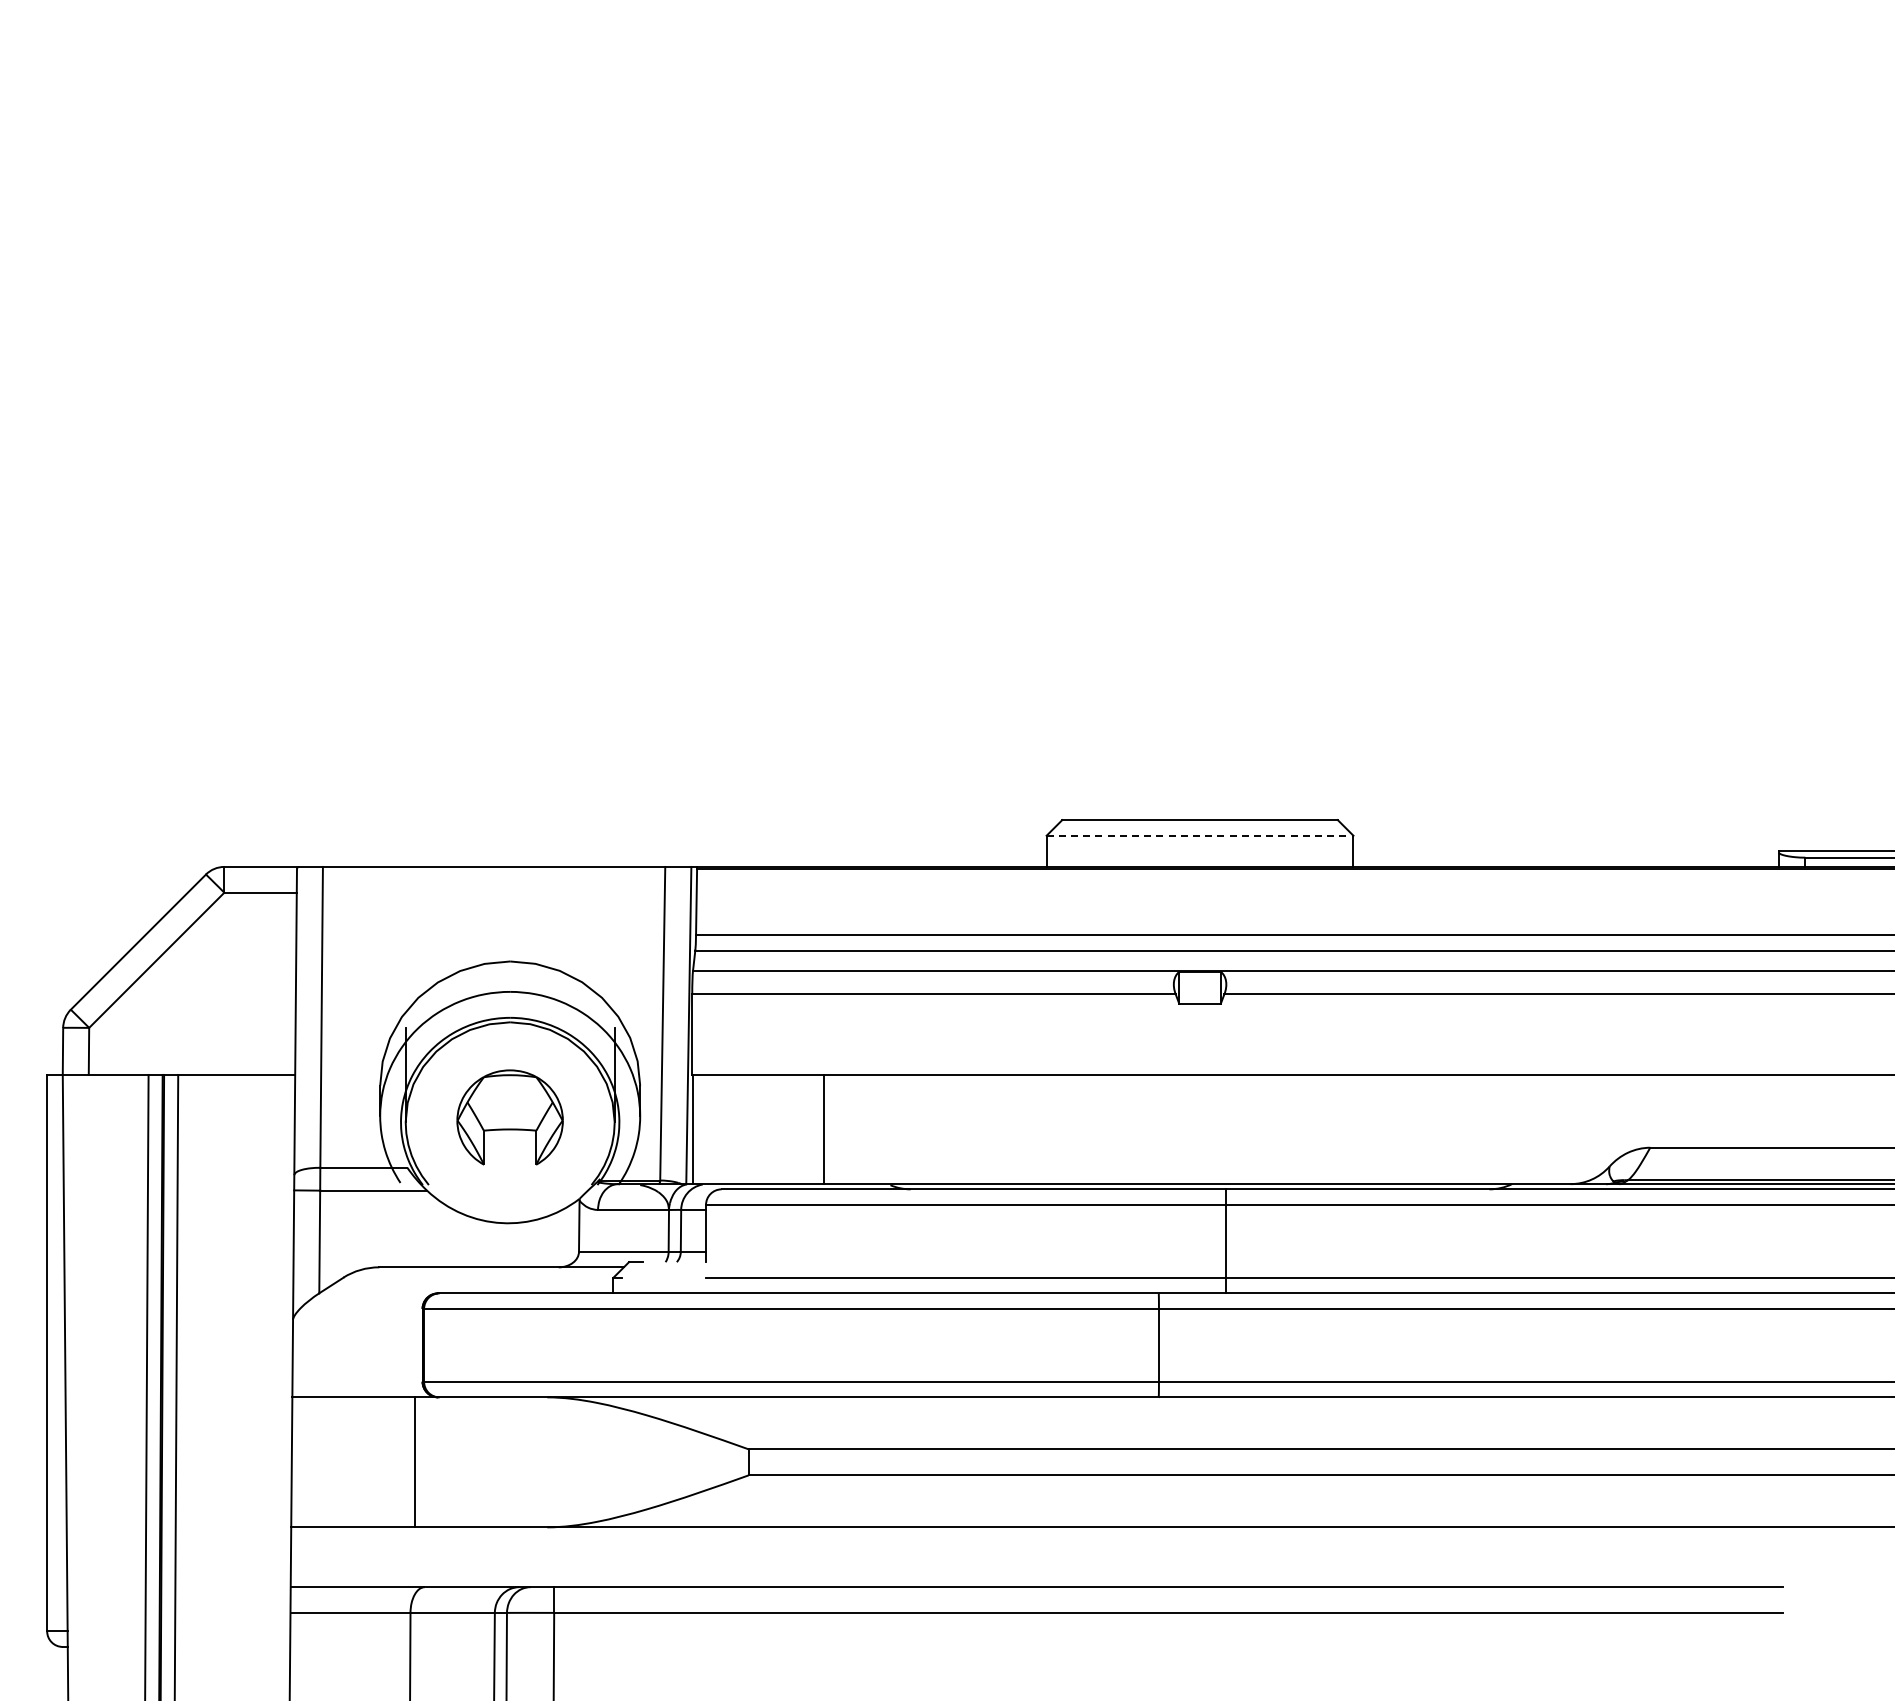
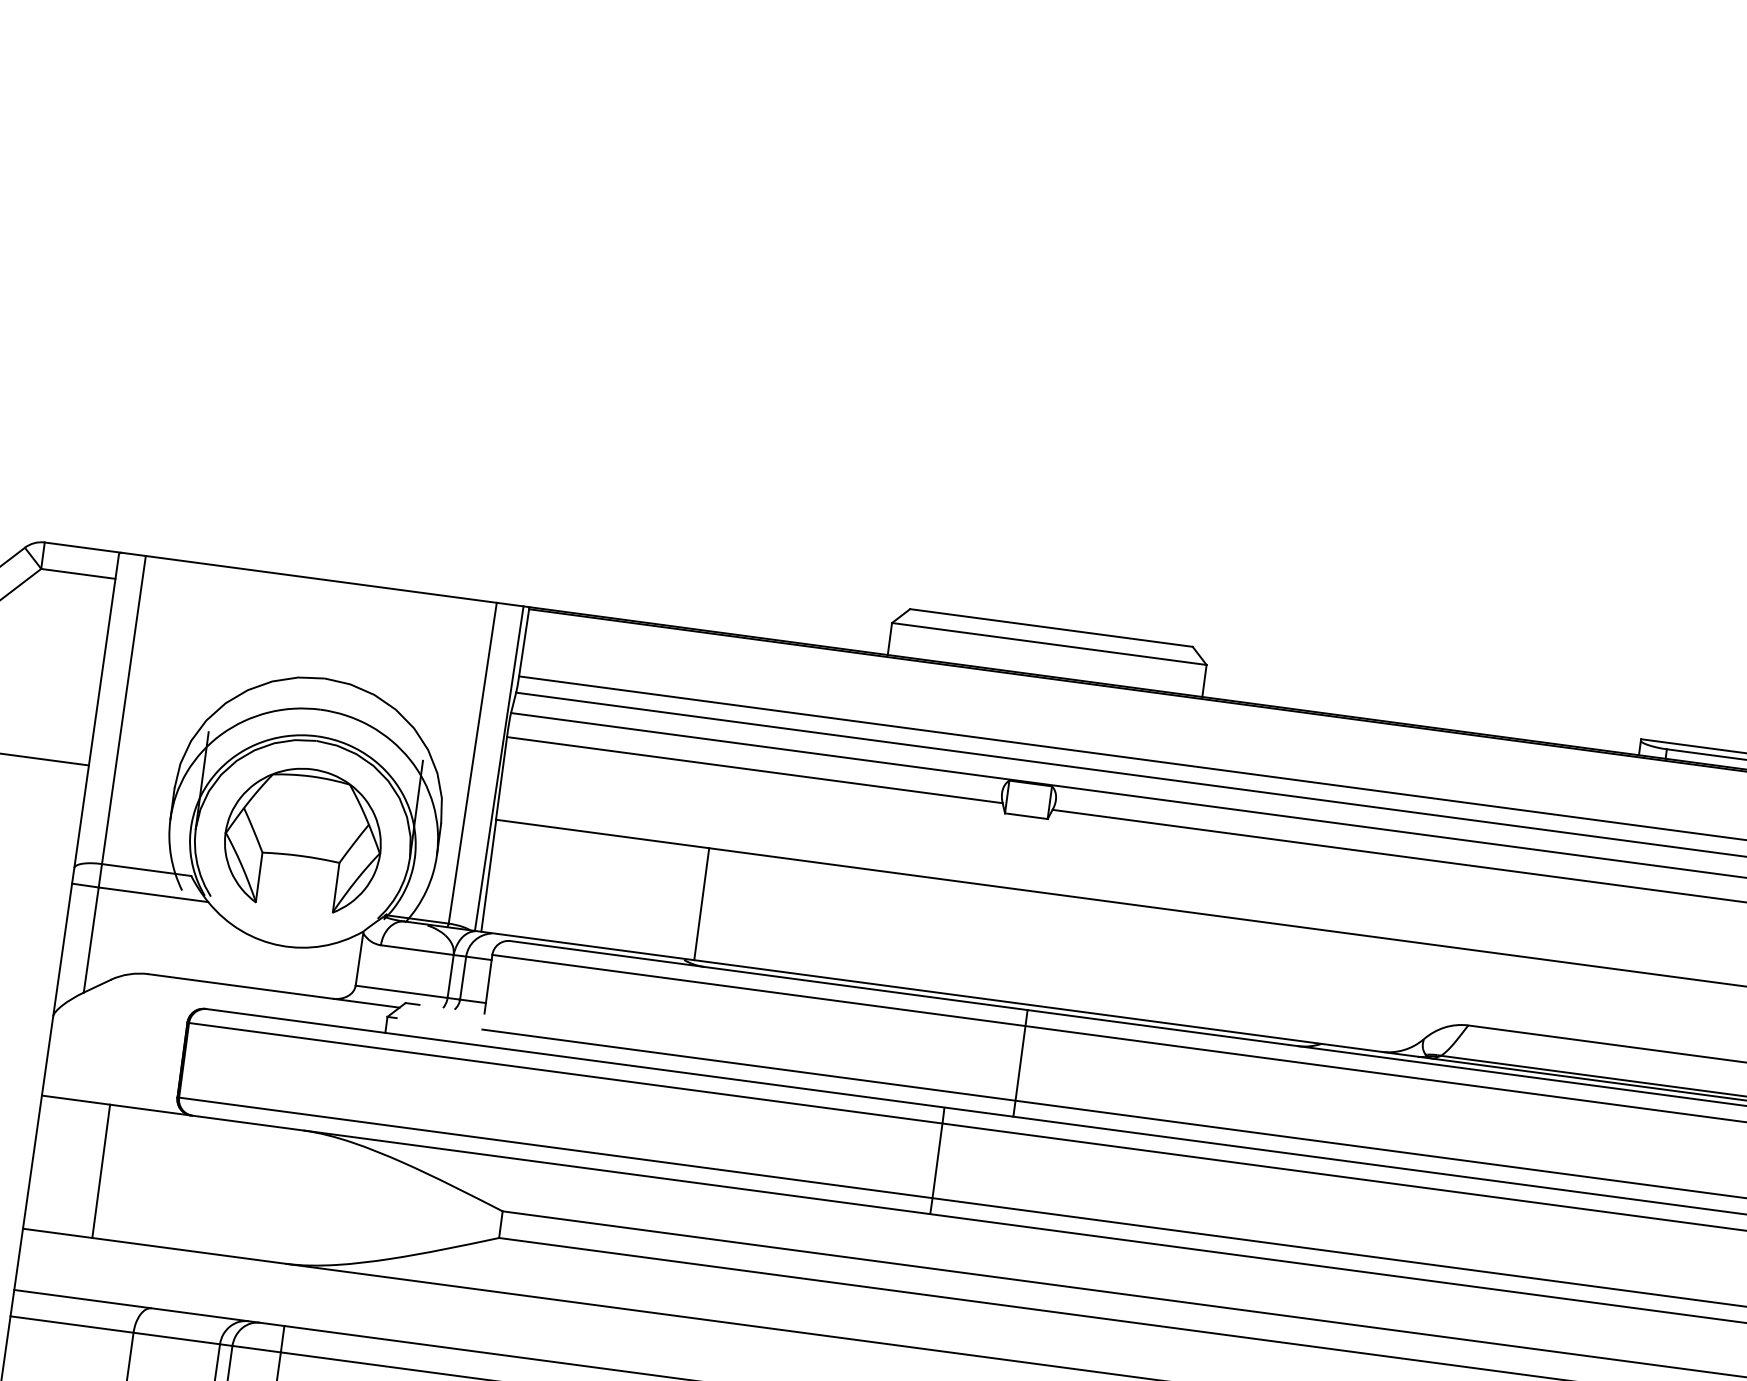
line: (1200, 835) -> (1049, 643), dashed -> solid
part: (509, 1117) -> (302, 838), size x1.43
line: (824, 1129) -> (702, 904), moved
line: (414, 1462) -> (100, 1171), moved

